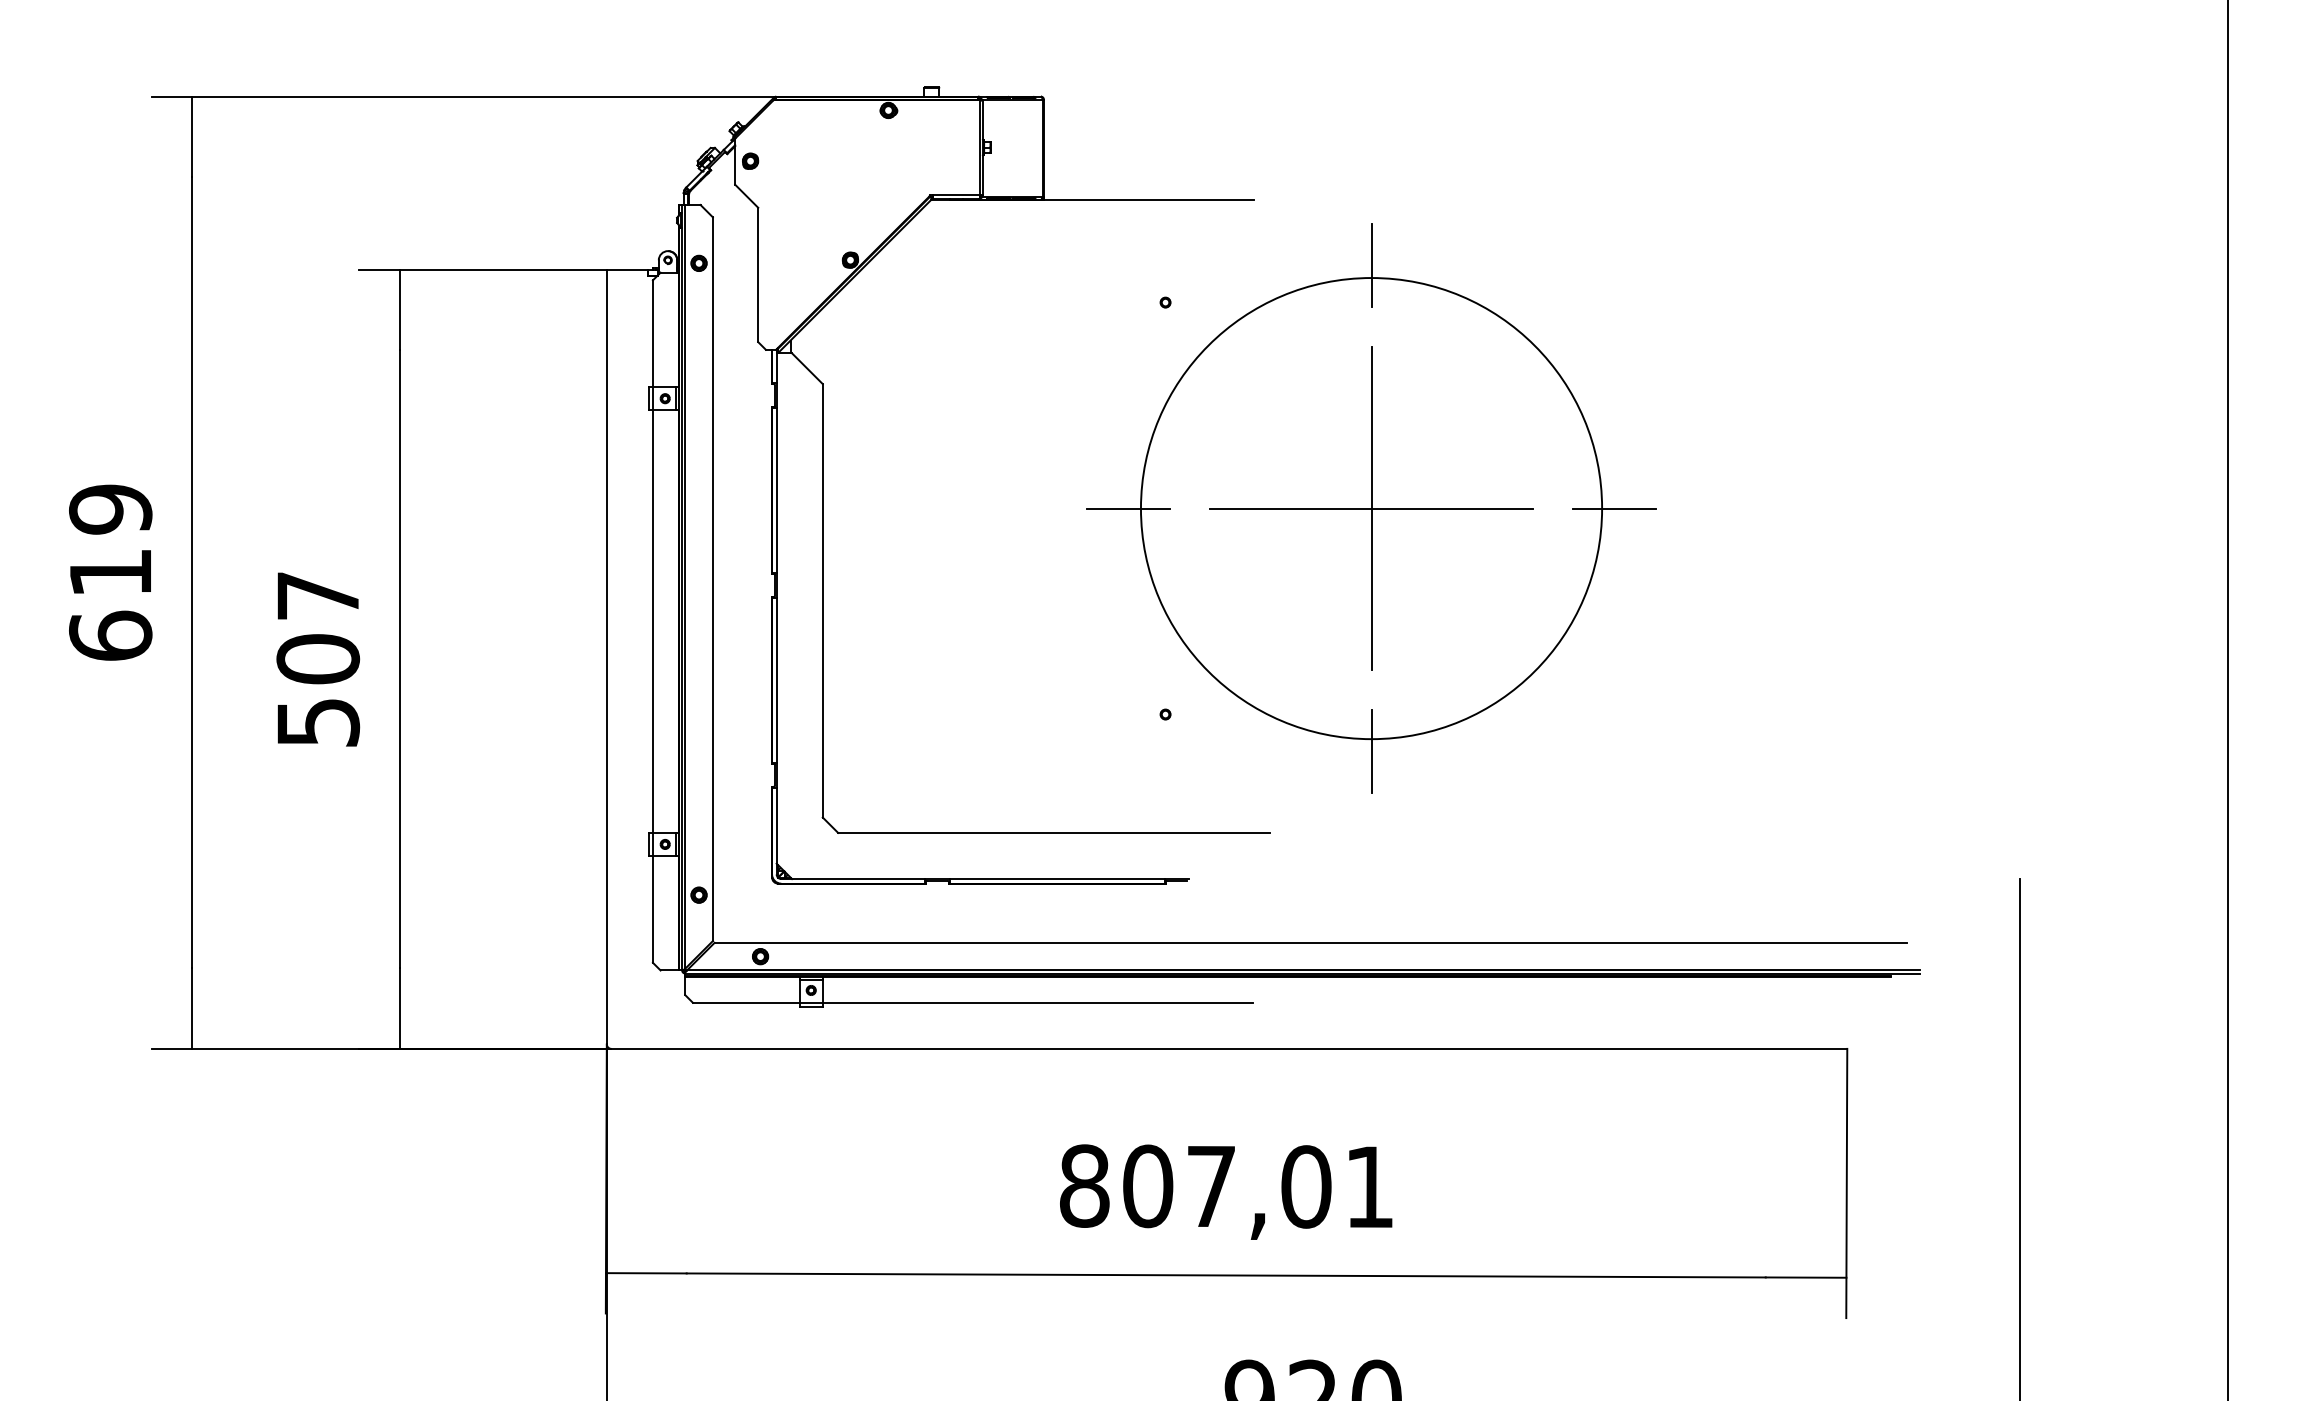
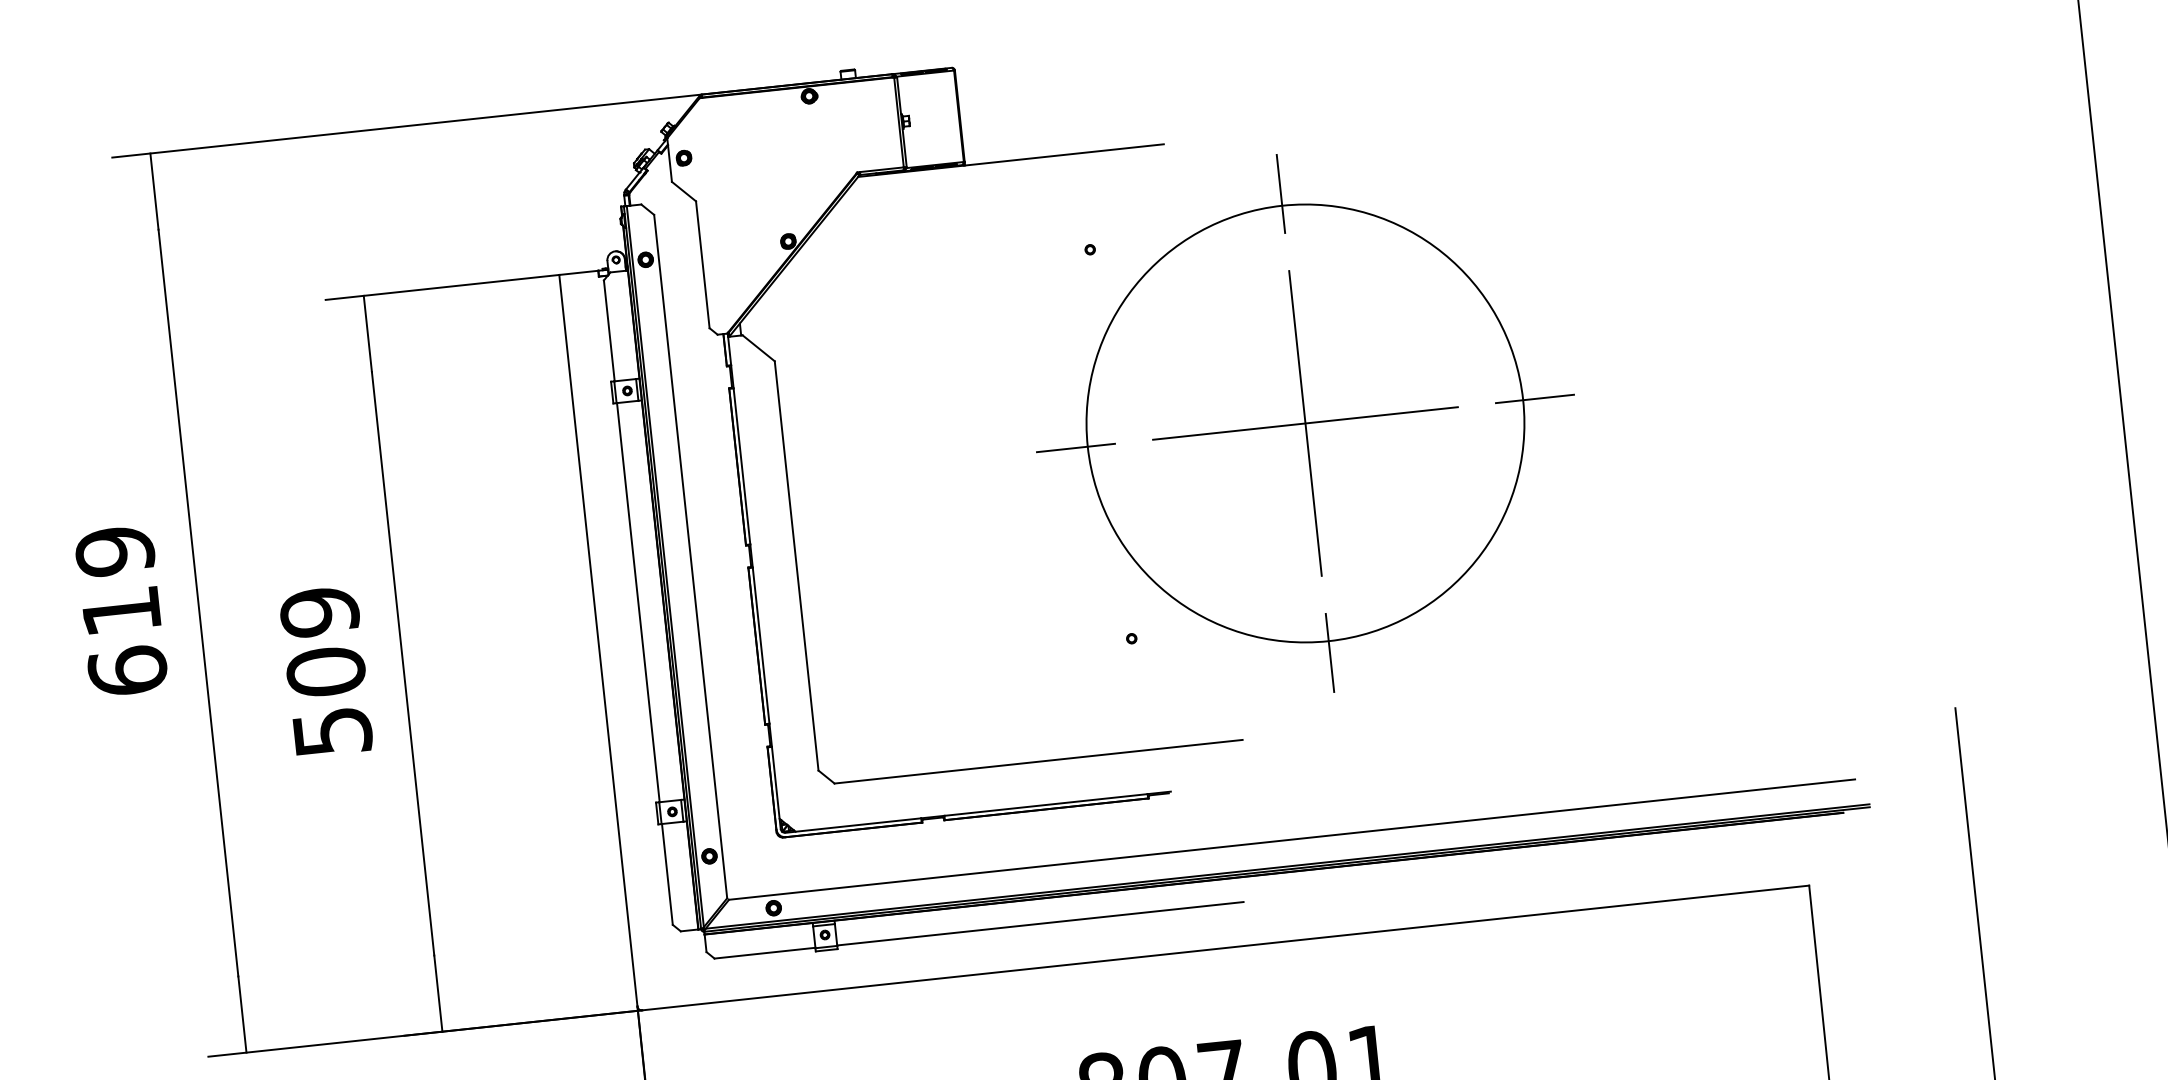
text: (318, 596) -> (320, 612), 507 -> 509

